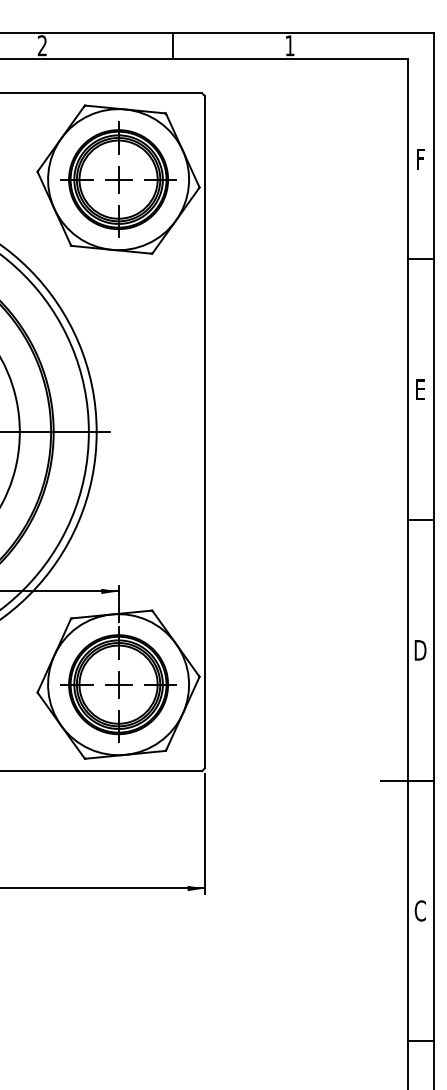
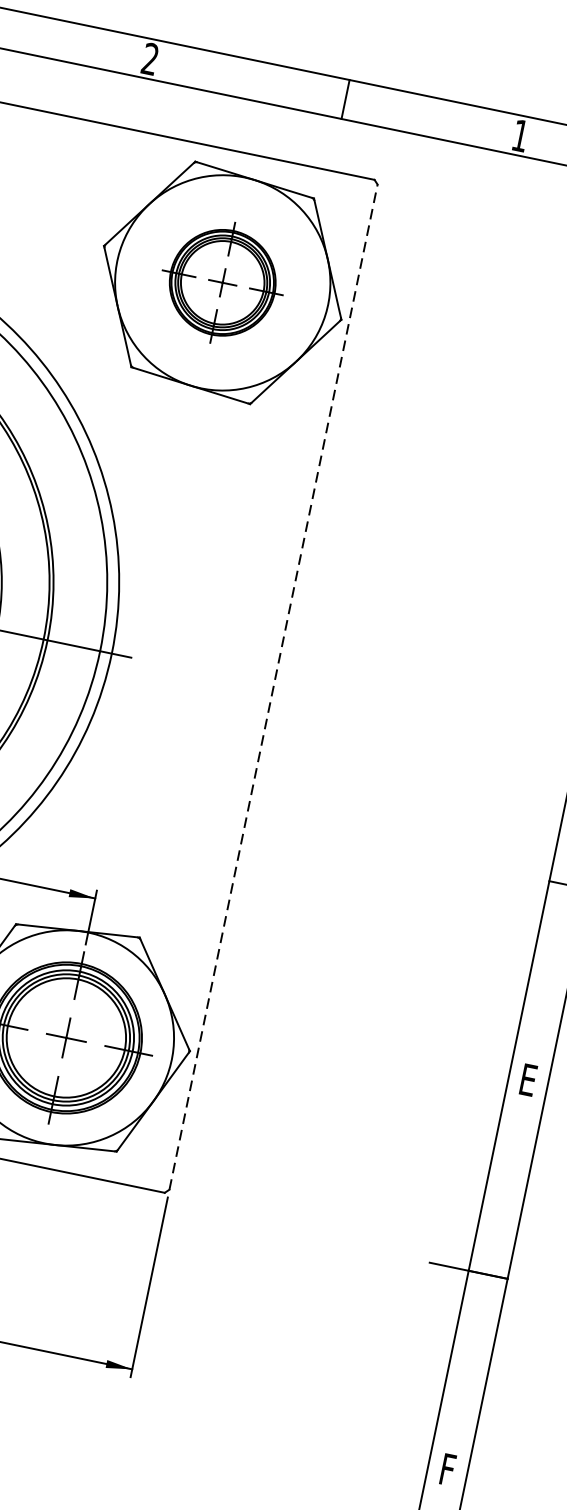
part: (118, 179) -> (222, 282), size x0.7
line: (204, 431) -> (273, 686), solid -> dashed
text: (420, 650) -> (528, 1080), D -> E
text: (419, 910) -> (446, 1468), C -> F

